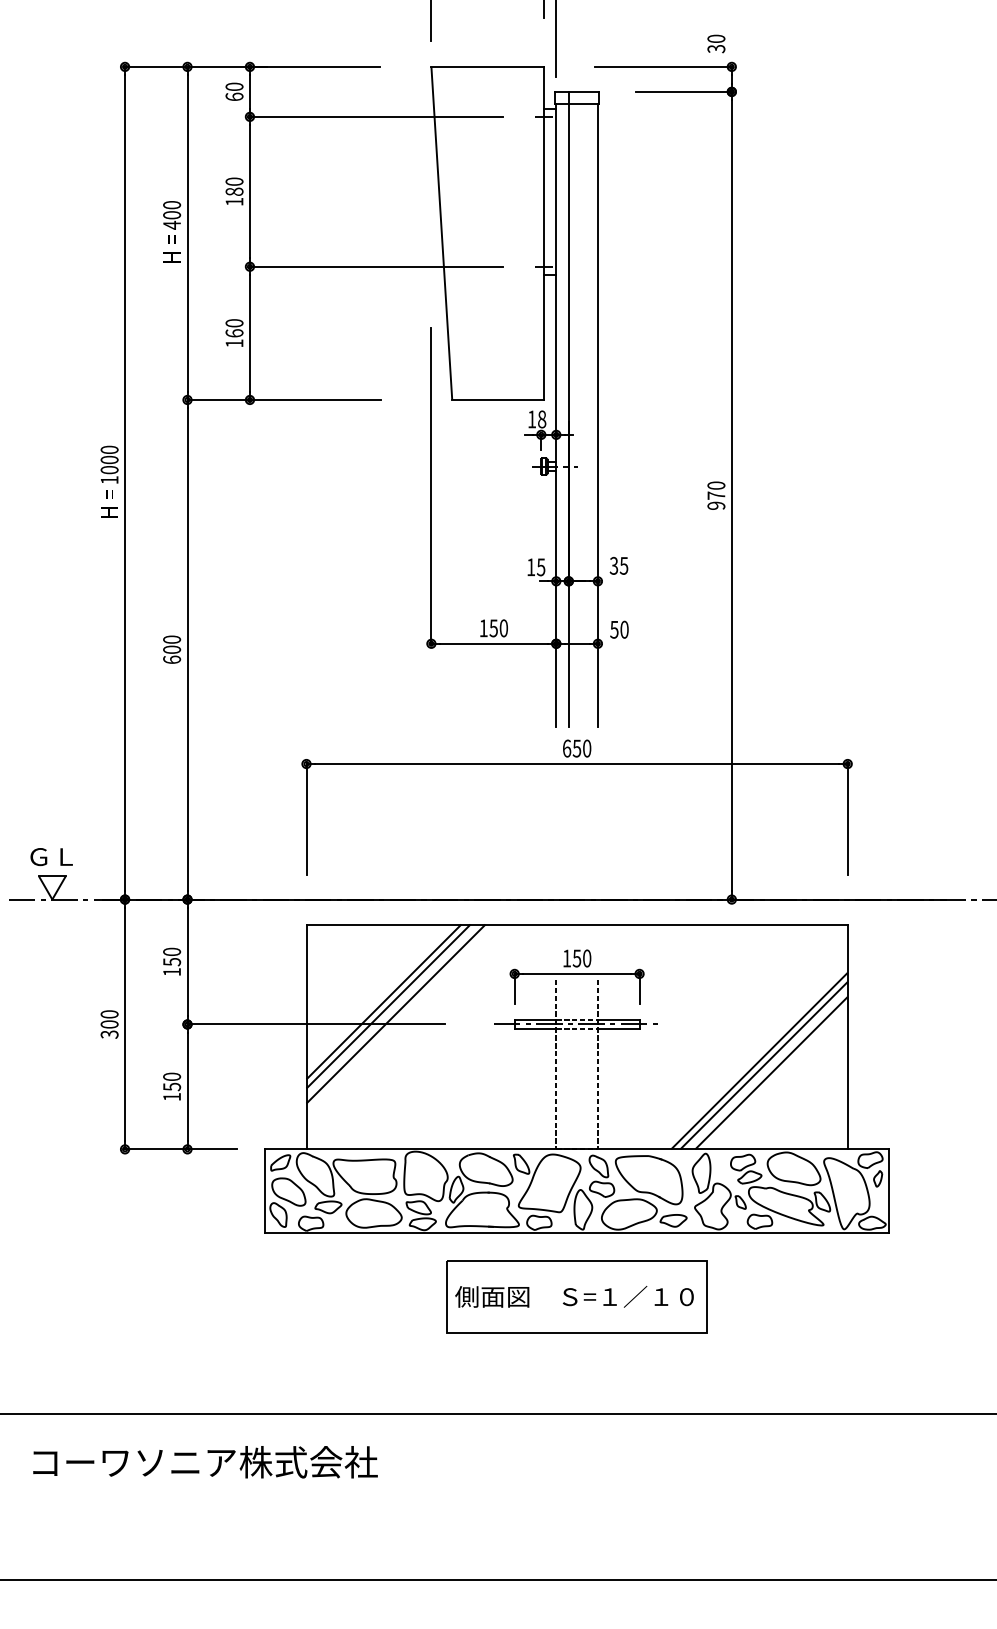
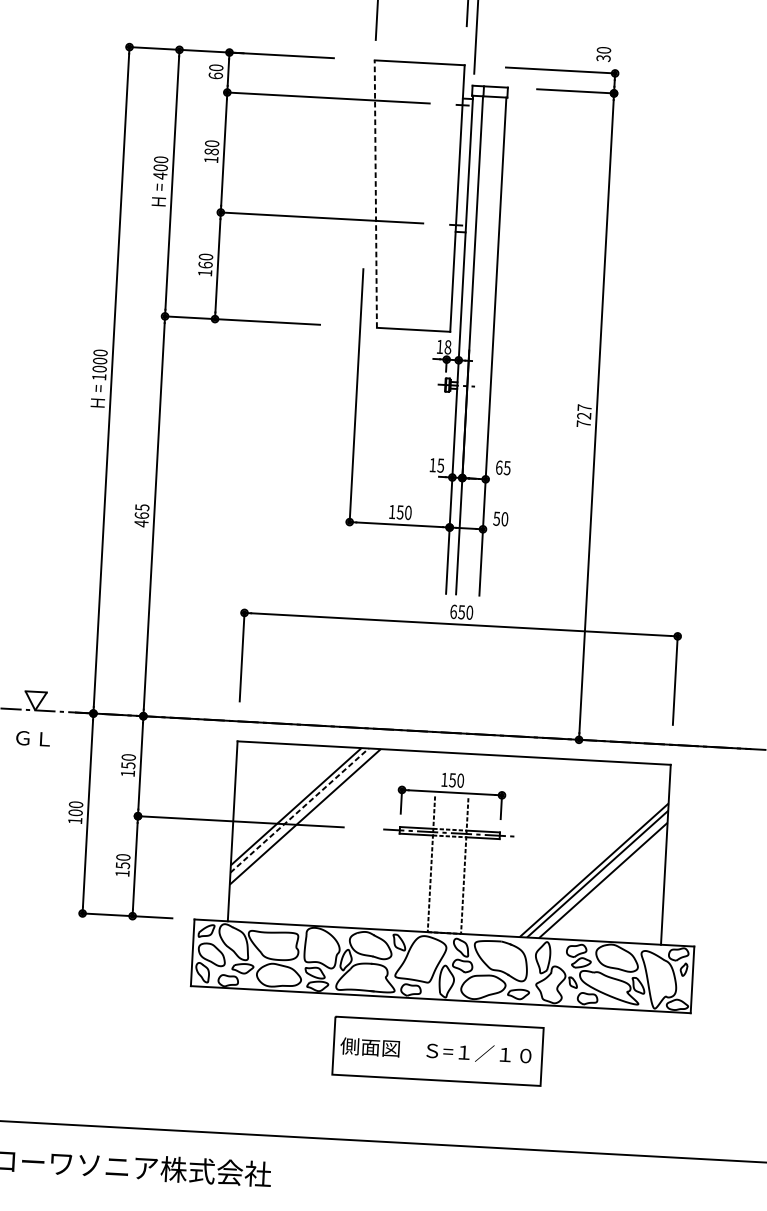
line: (441, 233) -> (375, 194), solid -> dashed
text: (716, 495) -> (584, 415), 970 -> 727
text: (613, 565) -> (498, 467), 35 -> 65
text: (172, 649) -> (142, 515), 600 -> 465
text: (51, 857) -> (33, 739), moved
line: (388, 1006) -> (299, 810), solid -> dashed
text: (109, 1034) -> (75, 820), 300 -> 100

